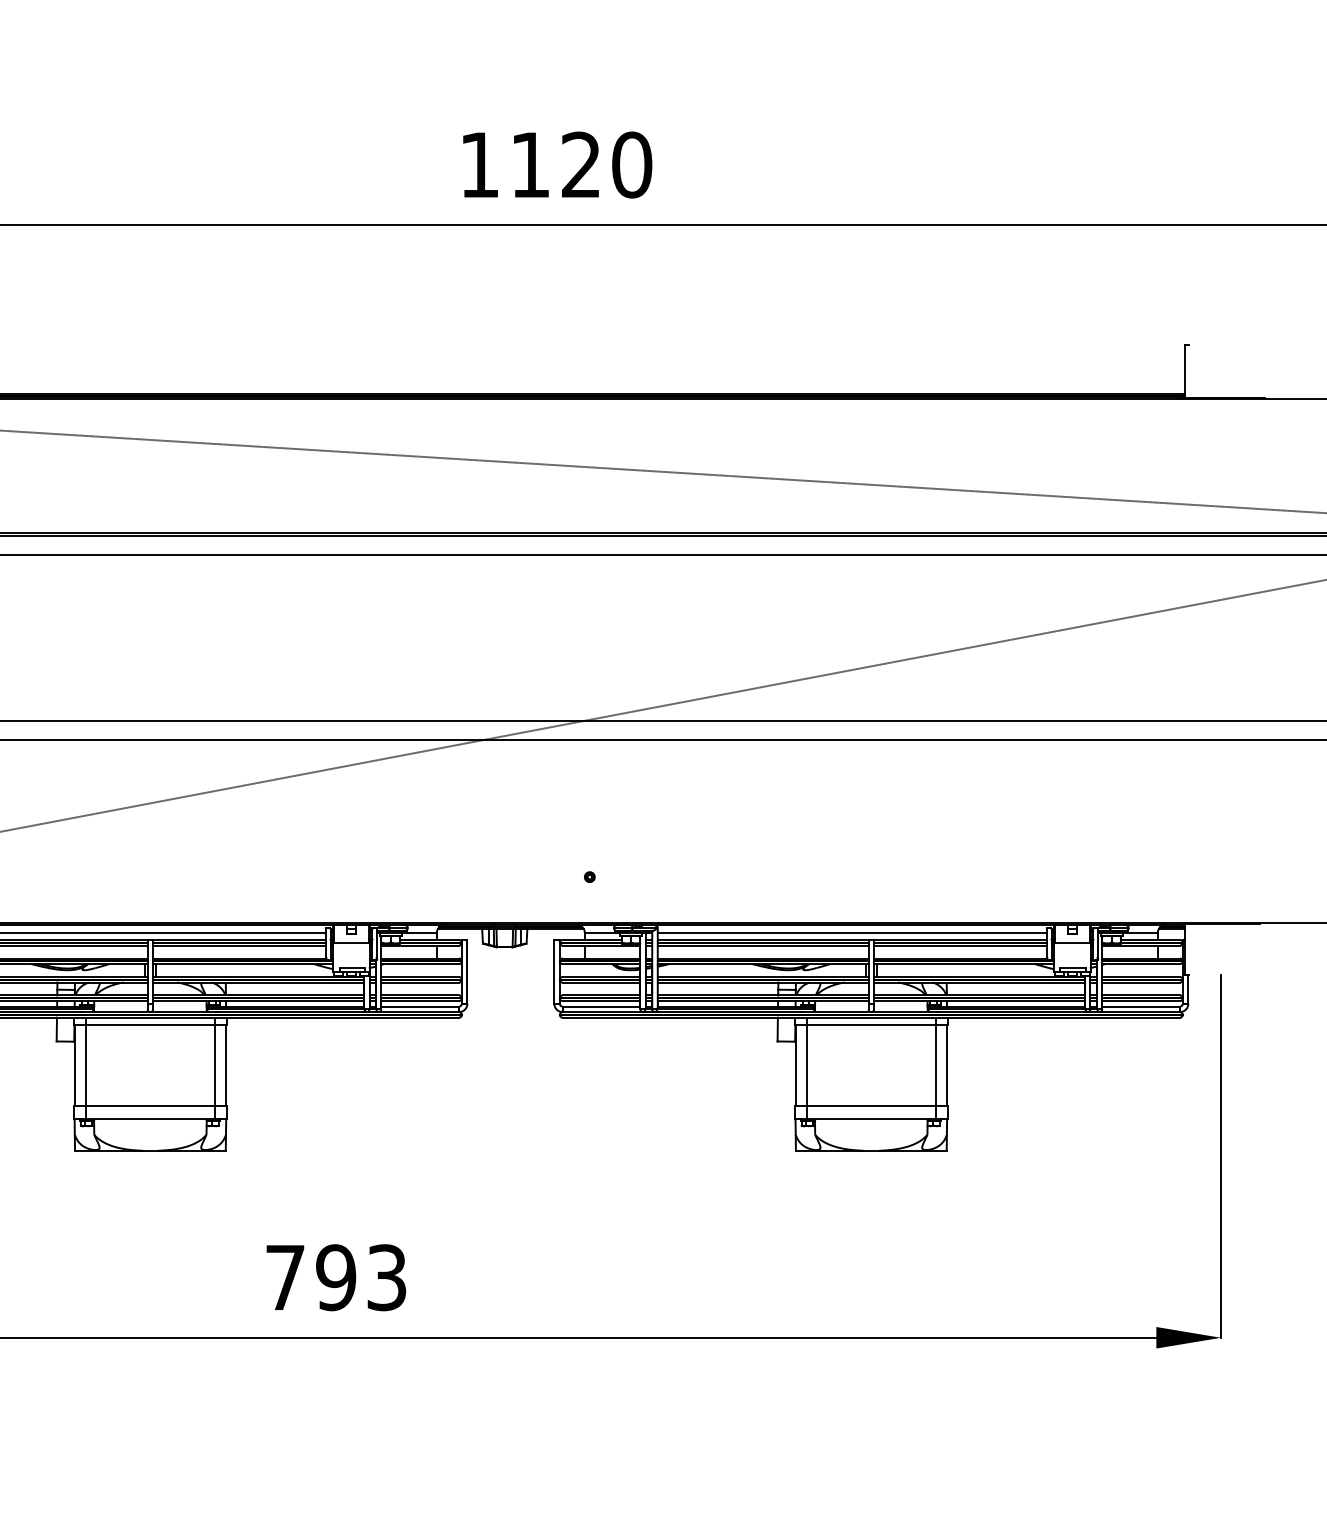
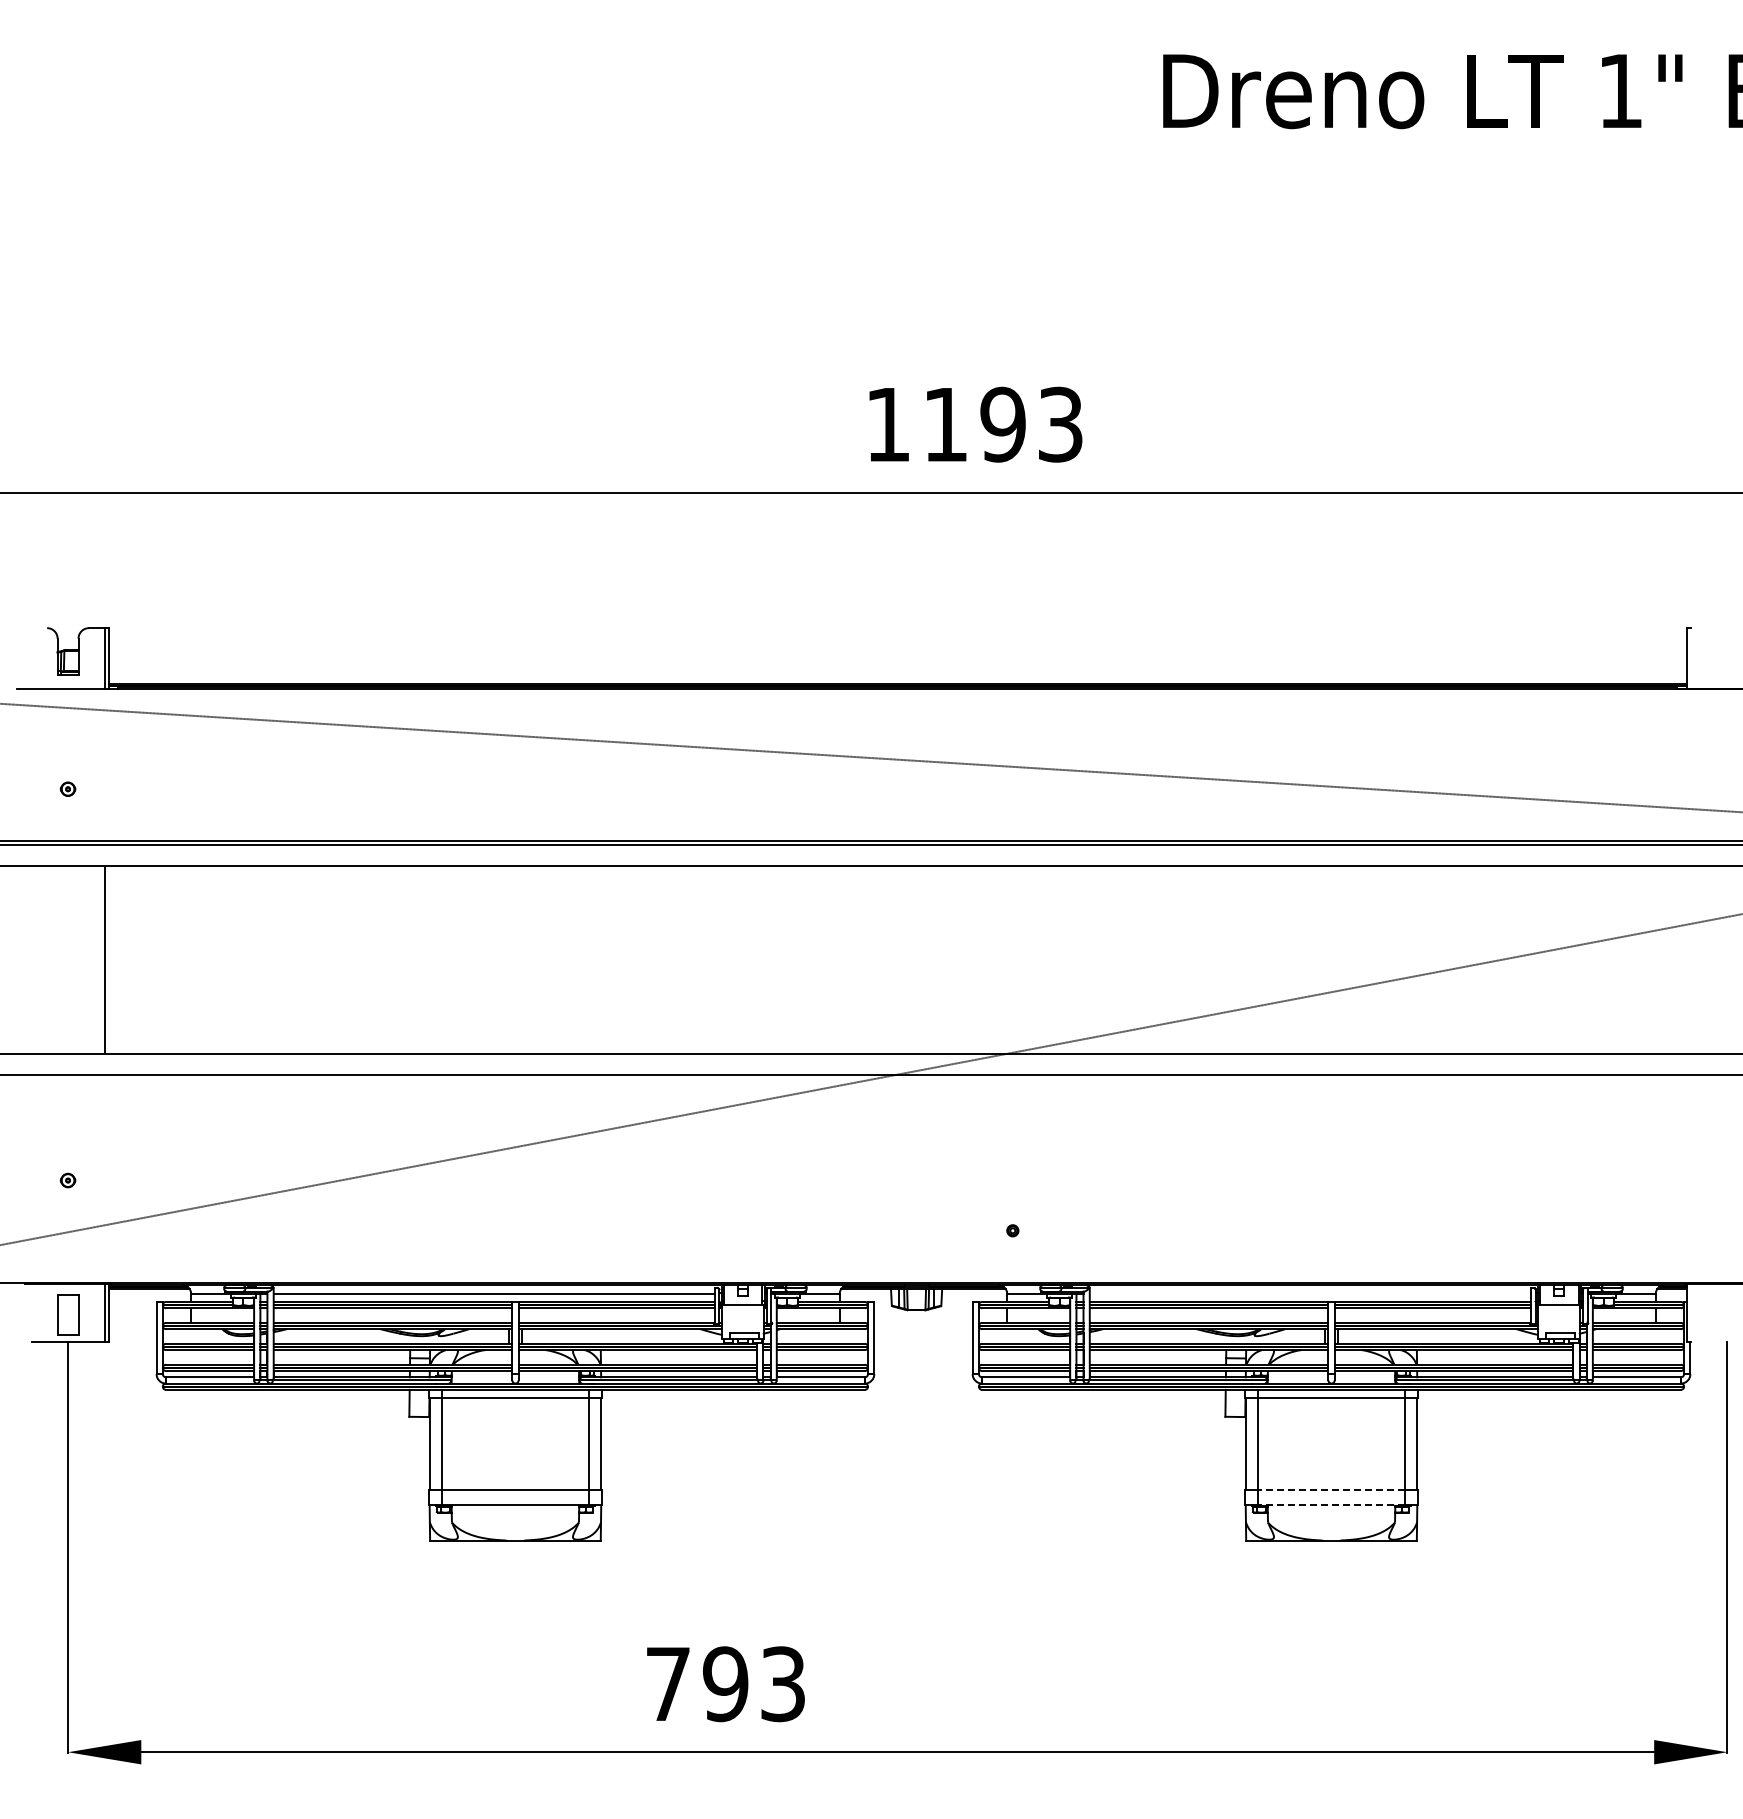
text: (606, 164) -> (1031, 424), 1120 -> 1193
line: (851, 932) -> (1309, 1293), removed
line: (871, 1106) -> (1331, 1490), solid -> dashed
line: (871, 1118) -> (1331, 1504), solid -> dashed

